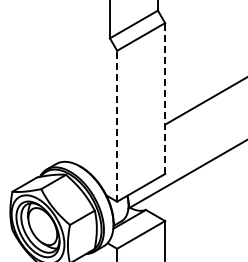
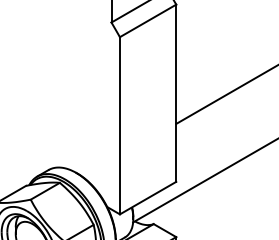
line: (165, 98) -> (176, 93), dashed -> solid
line: (117, 125) -> (120, 124), dashed -> solid

